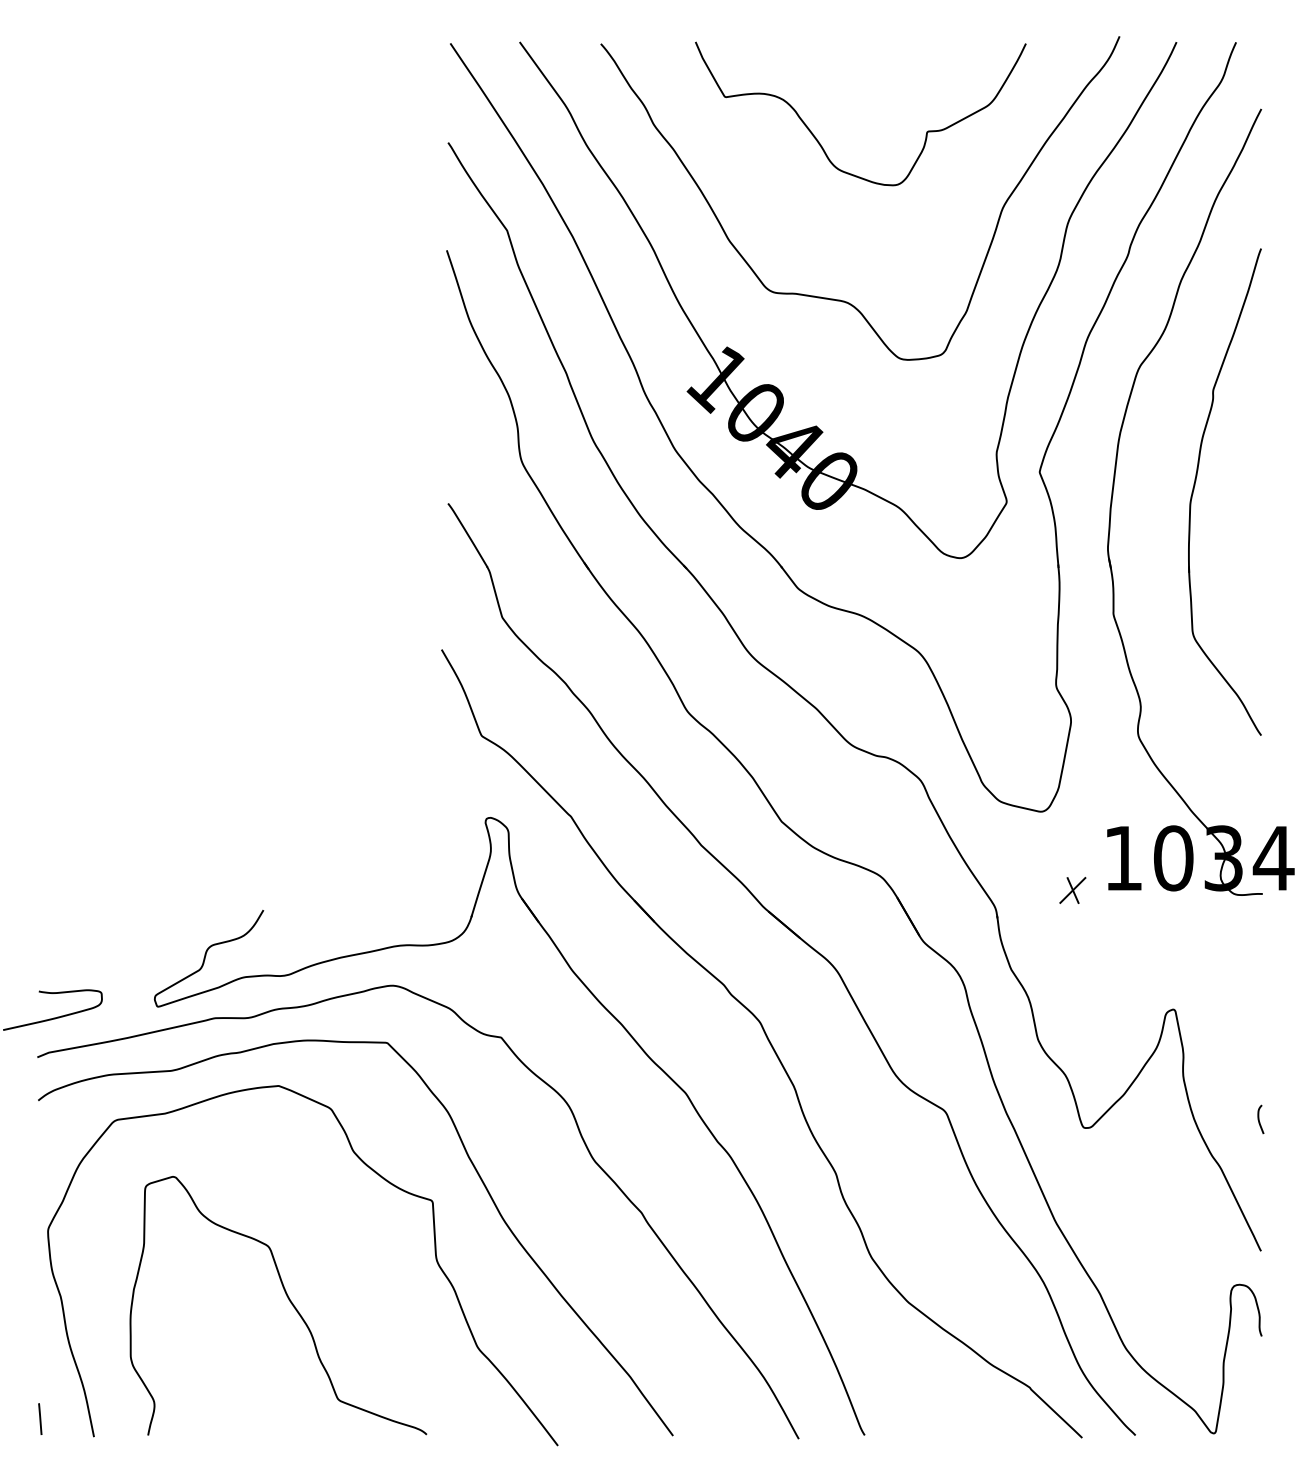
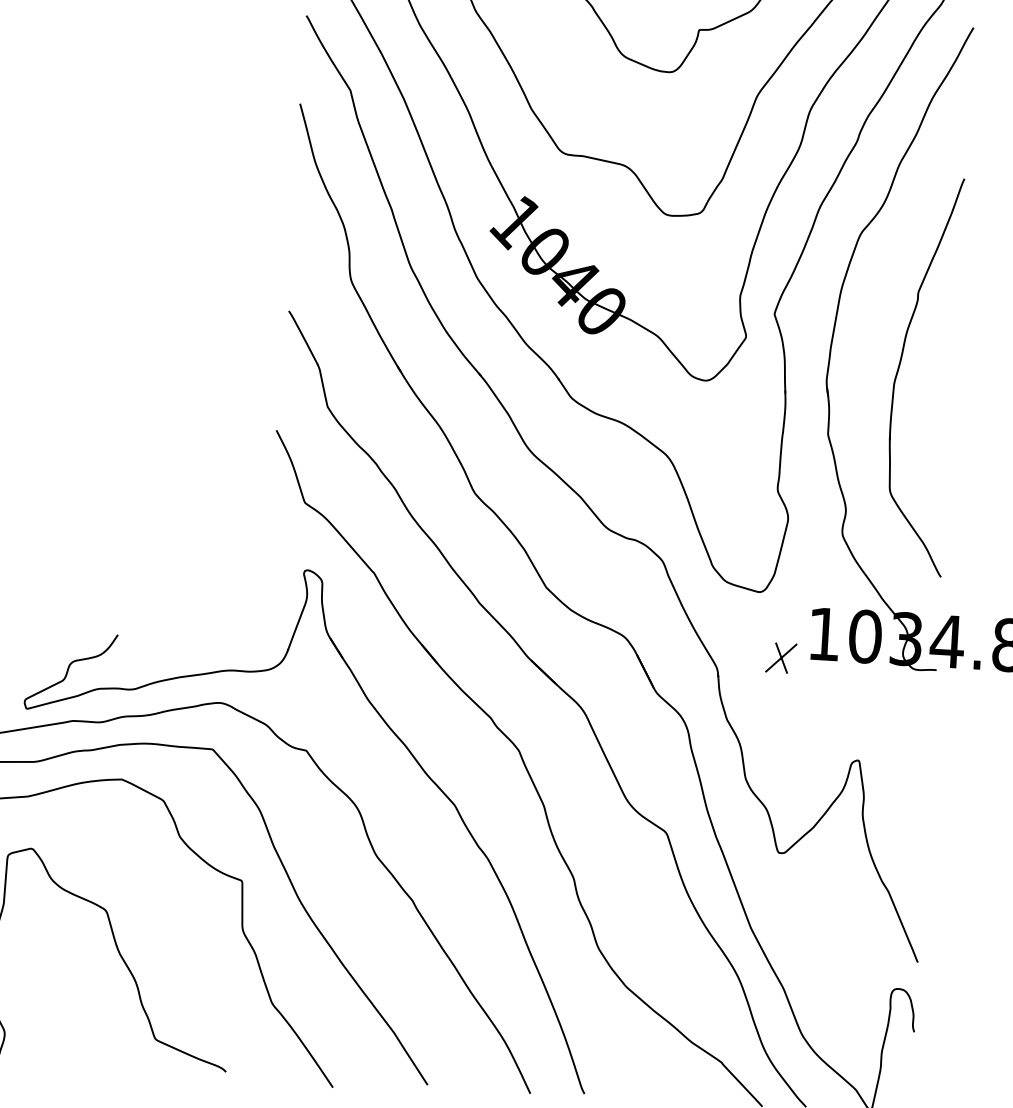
part: (1195, 485) -> (899, 369), moved
part: (1072, 890) -> (781, 658), size x1.4
curve: (1259, 1119) -> (922, 854), removed

